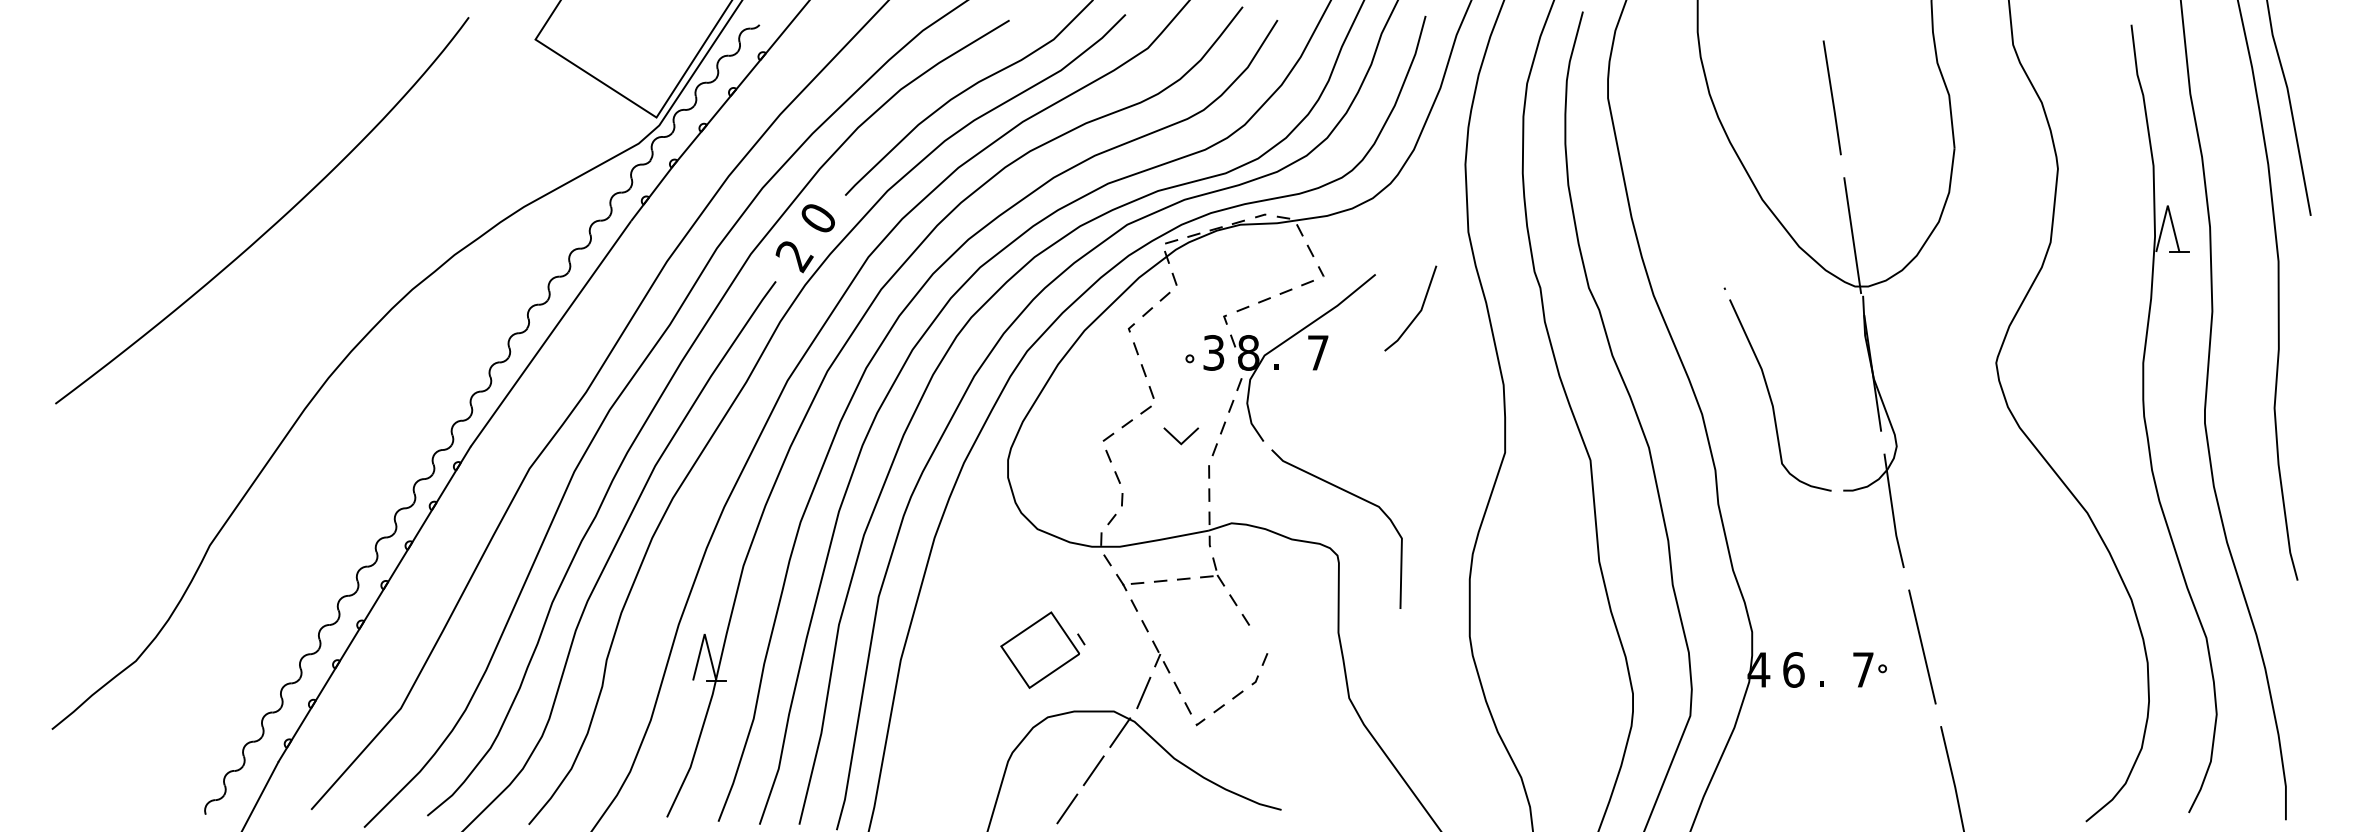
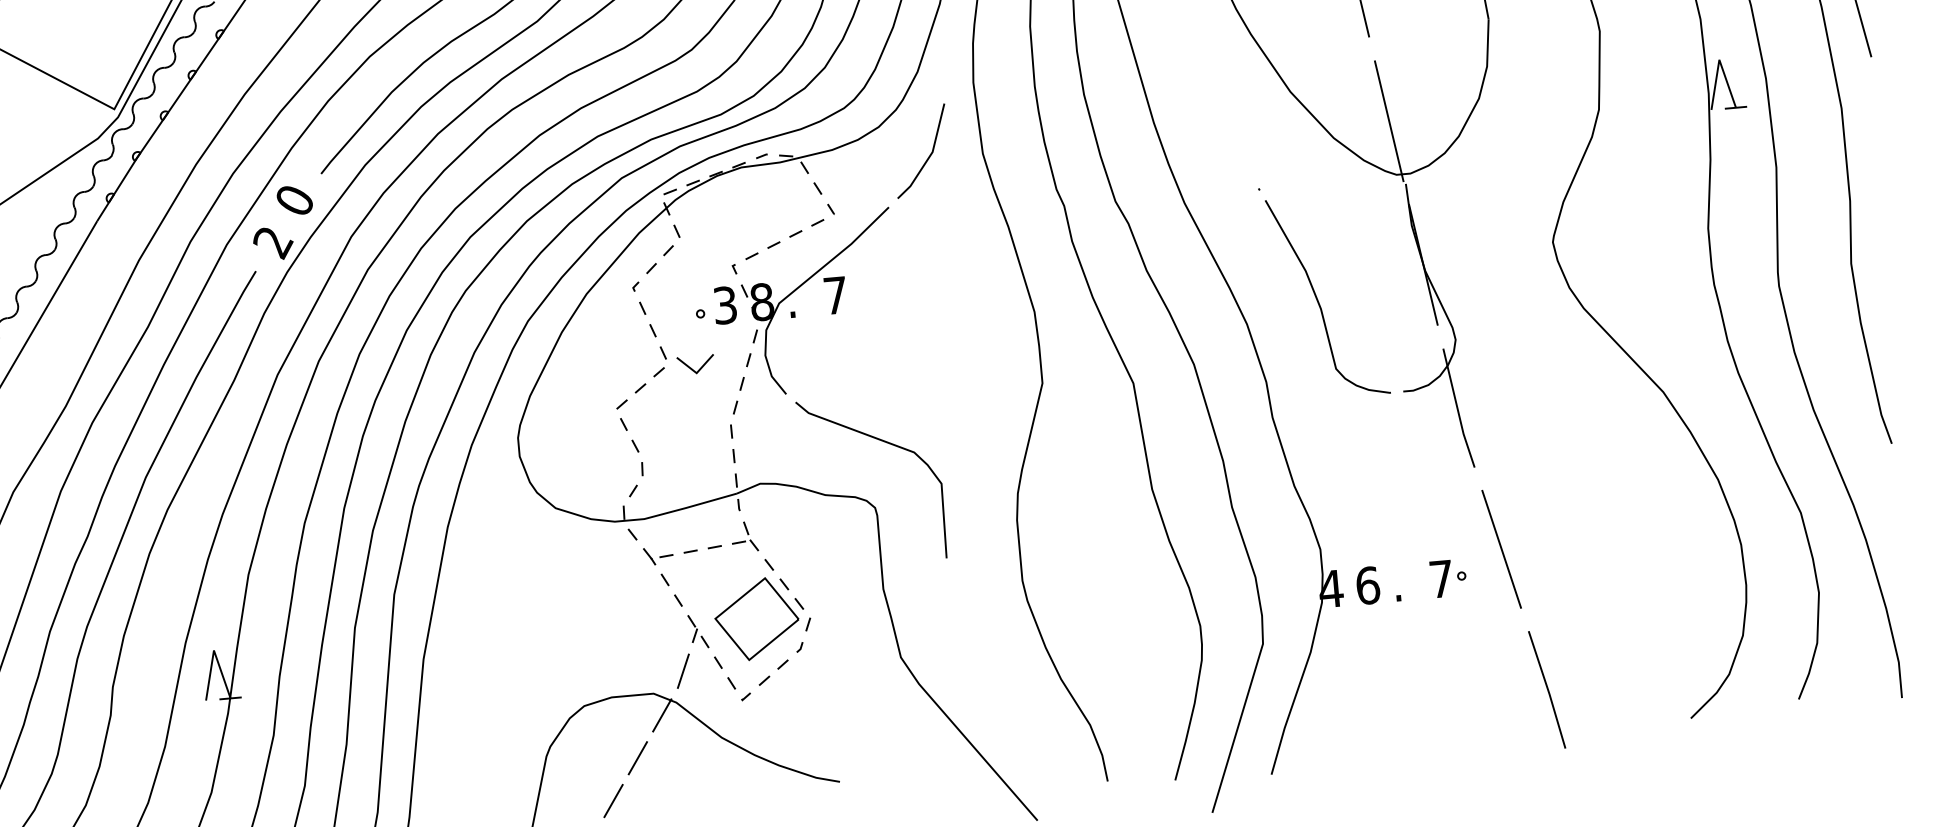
line: (1416, 314) -> (927, 156), moved
line: (1184, 439) -> (699, 367), moved
part: (1042, 649) -> (759, 618), moved

